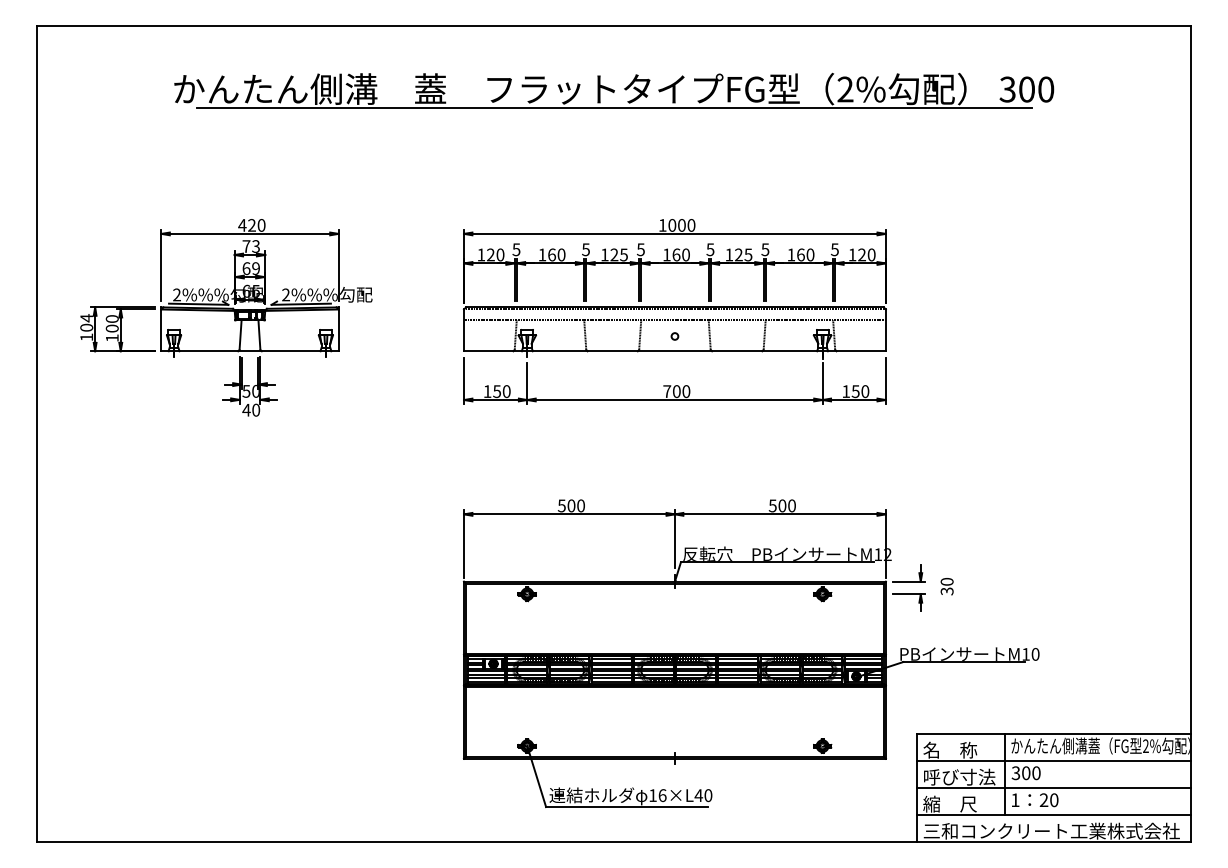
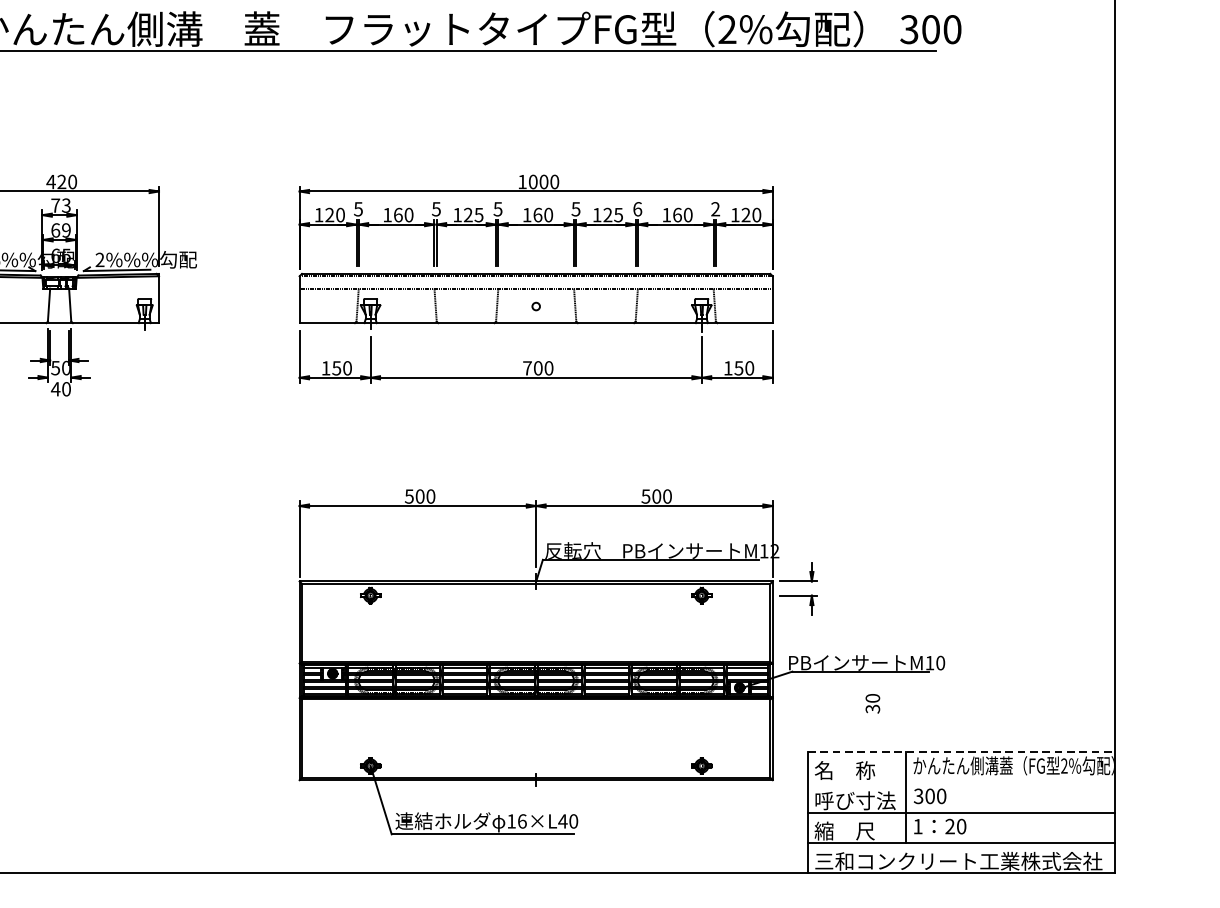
text: (765, 249) -> (637, 208), 5 -> 6
text: (834, 249) -> (715, 208), 5 -> 2
text: (946, 586) -> (872, 703), moved
line: (1053, 733) -> (960, 751), solid -> dashed
line: (1053, 760) -> (960, 782), removed

